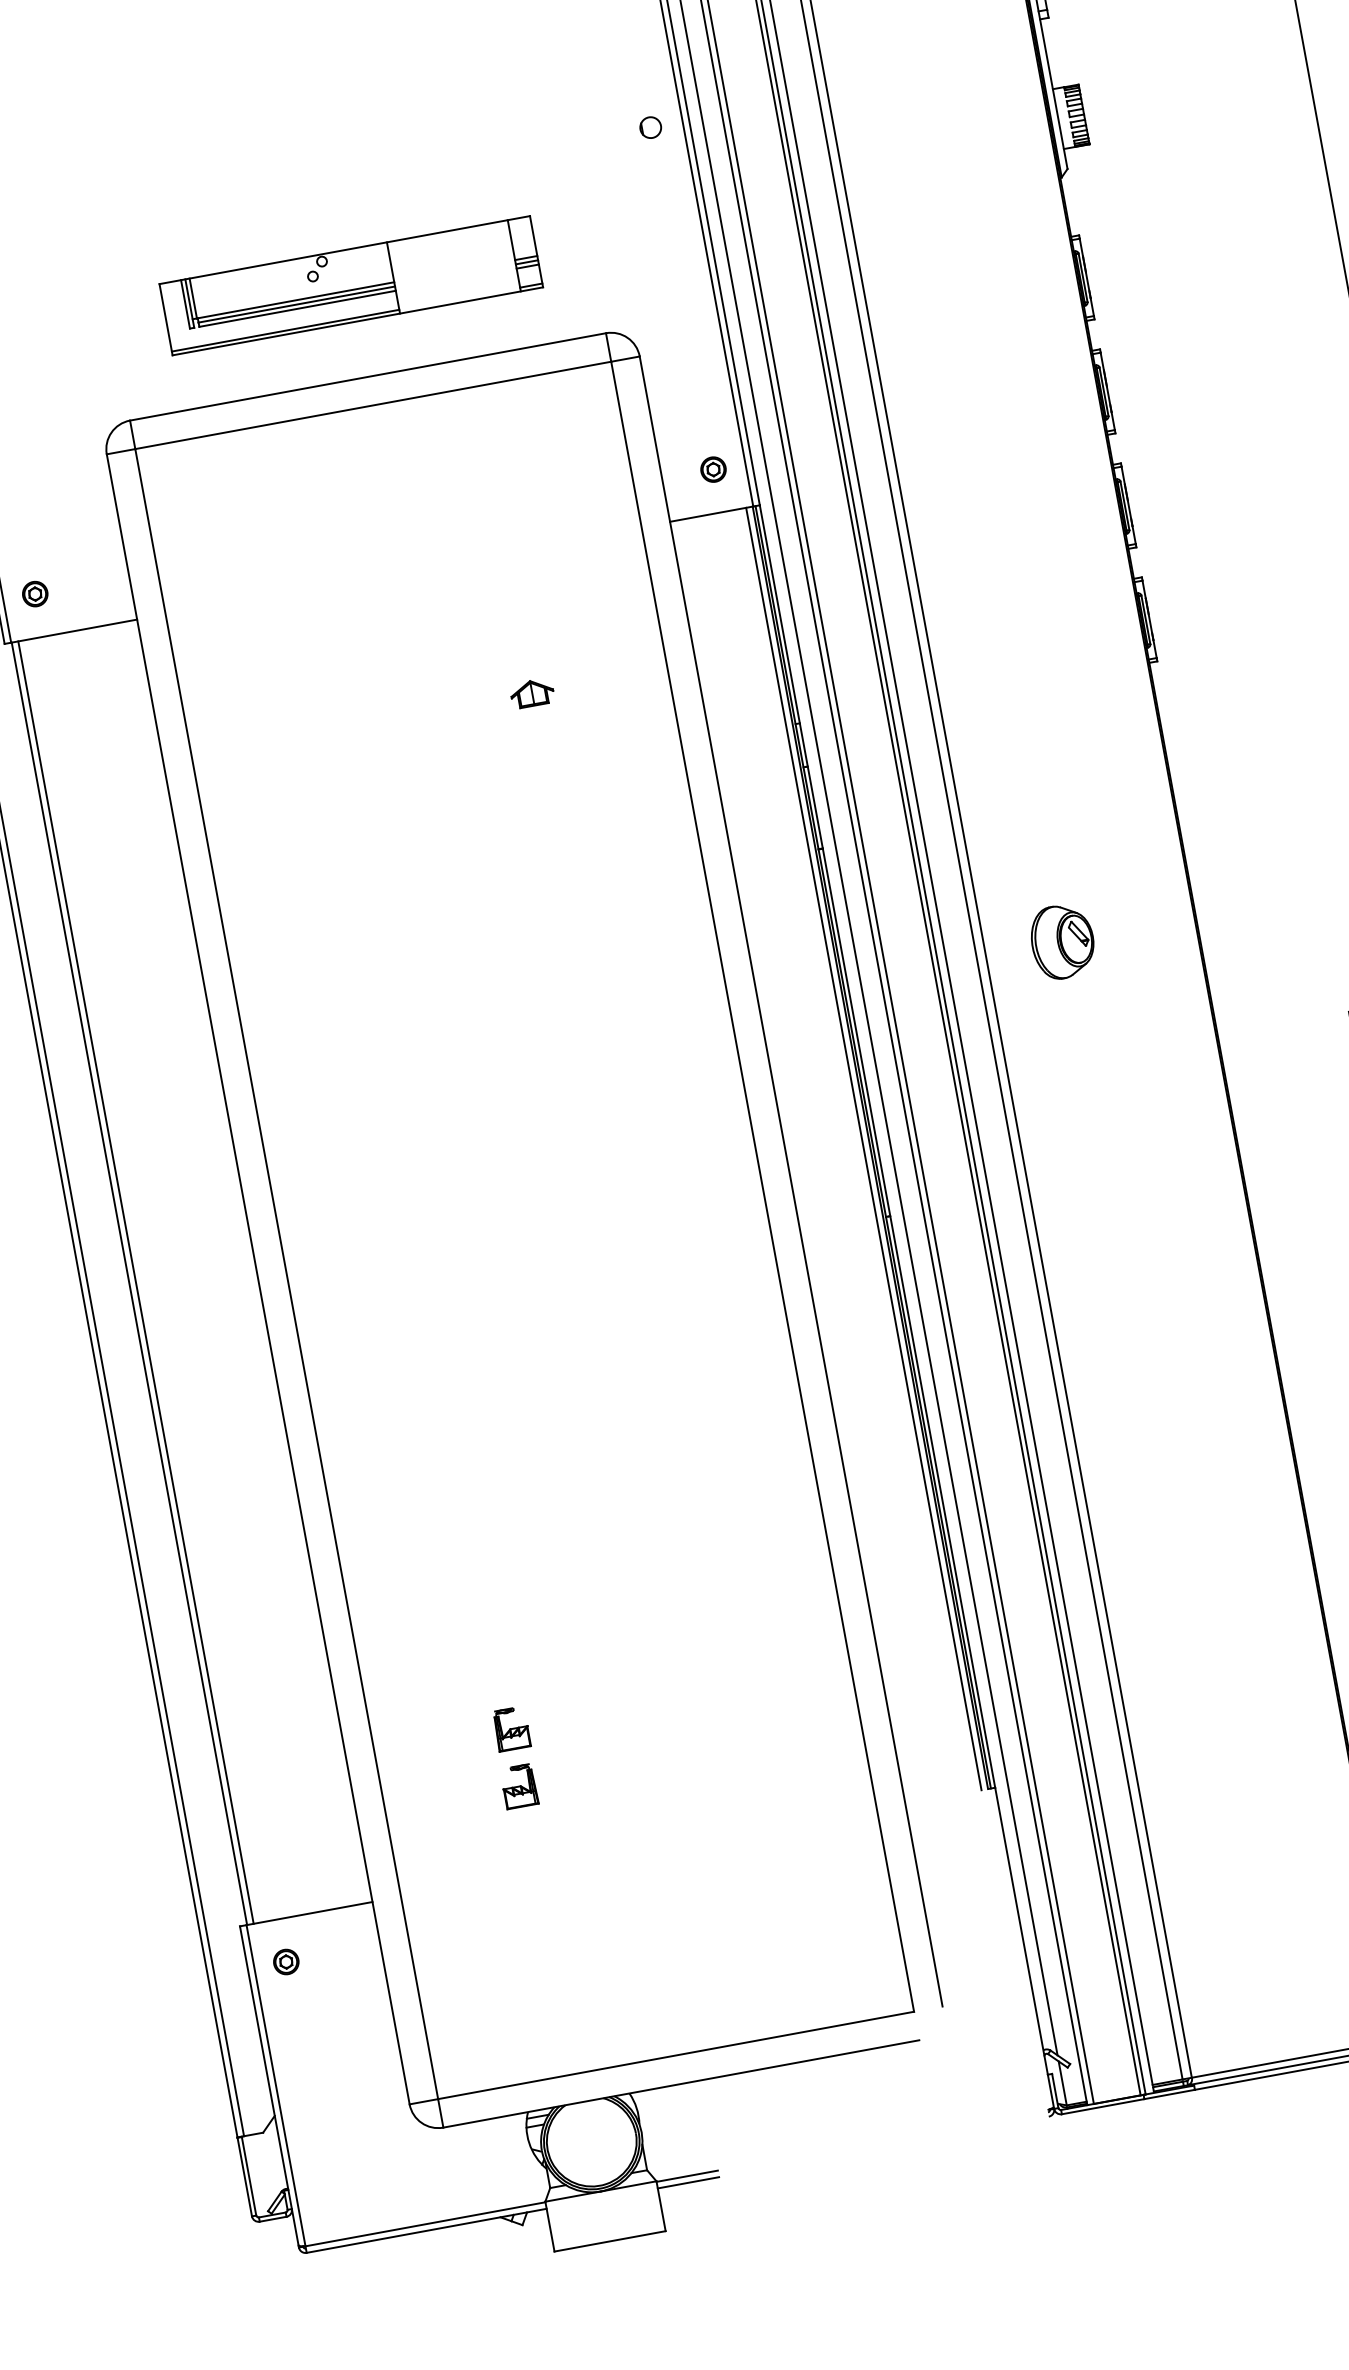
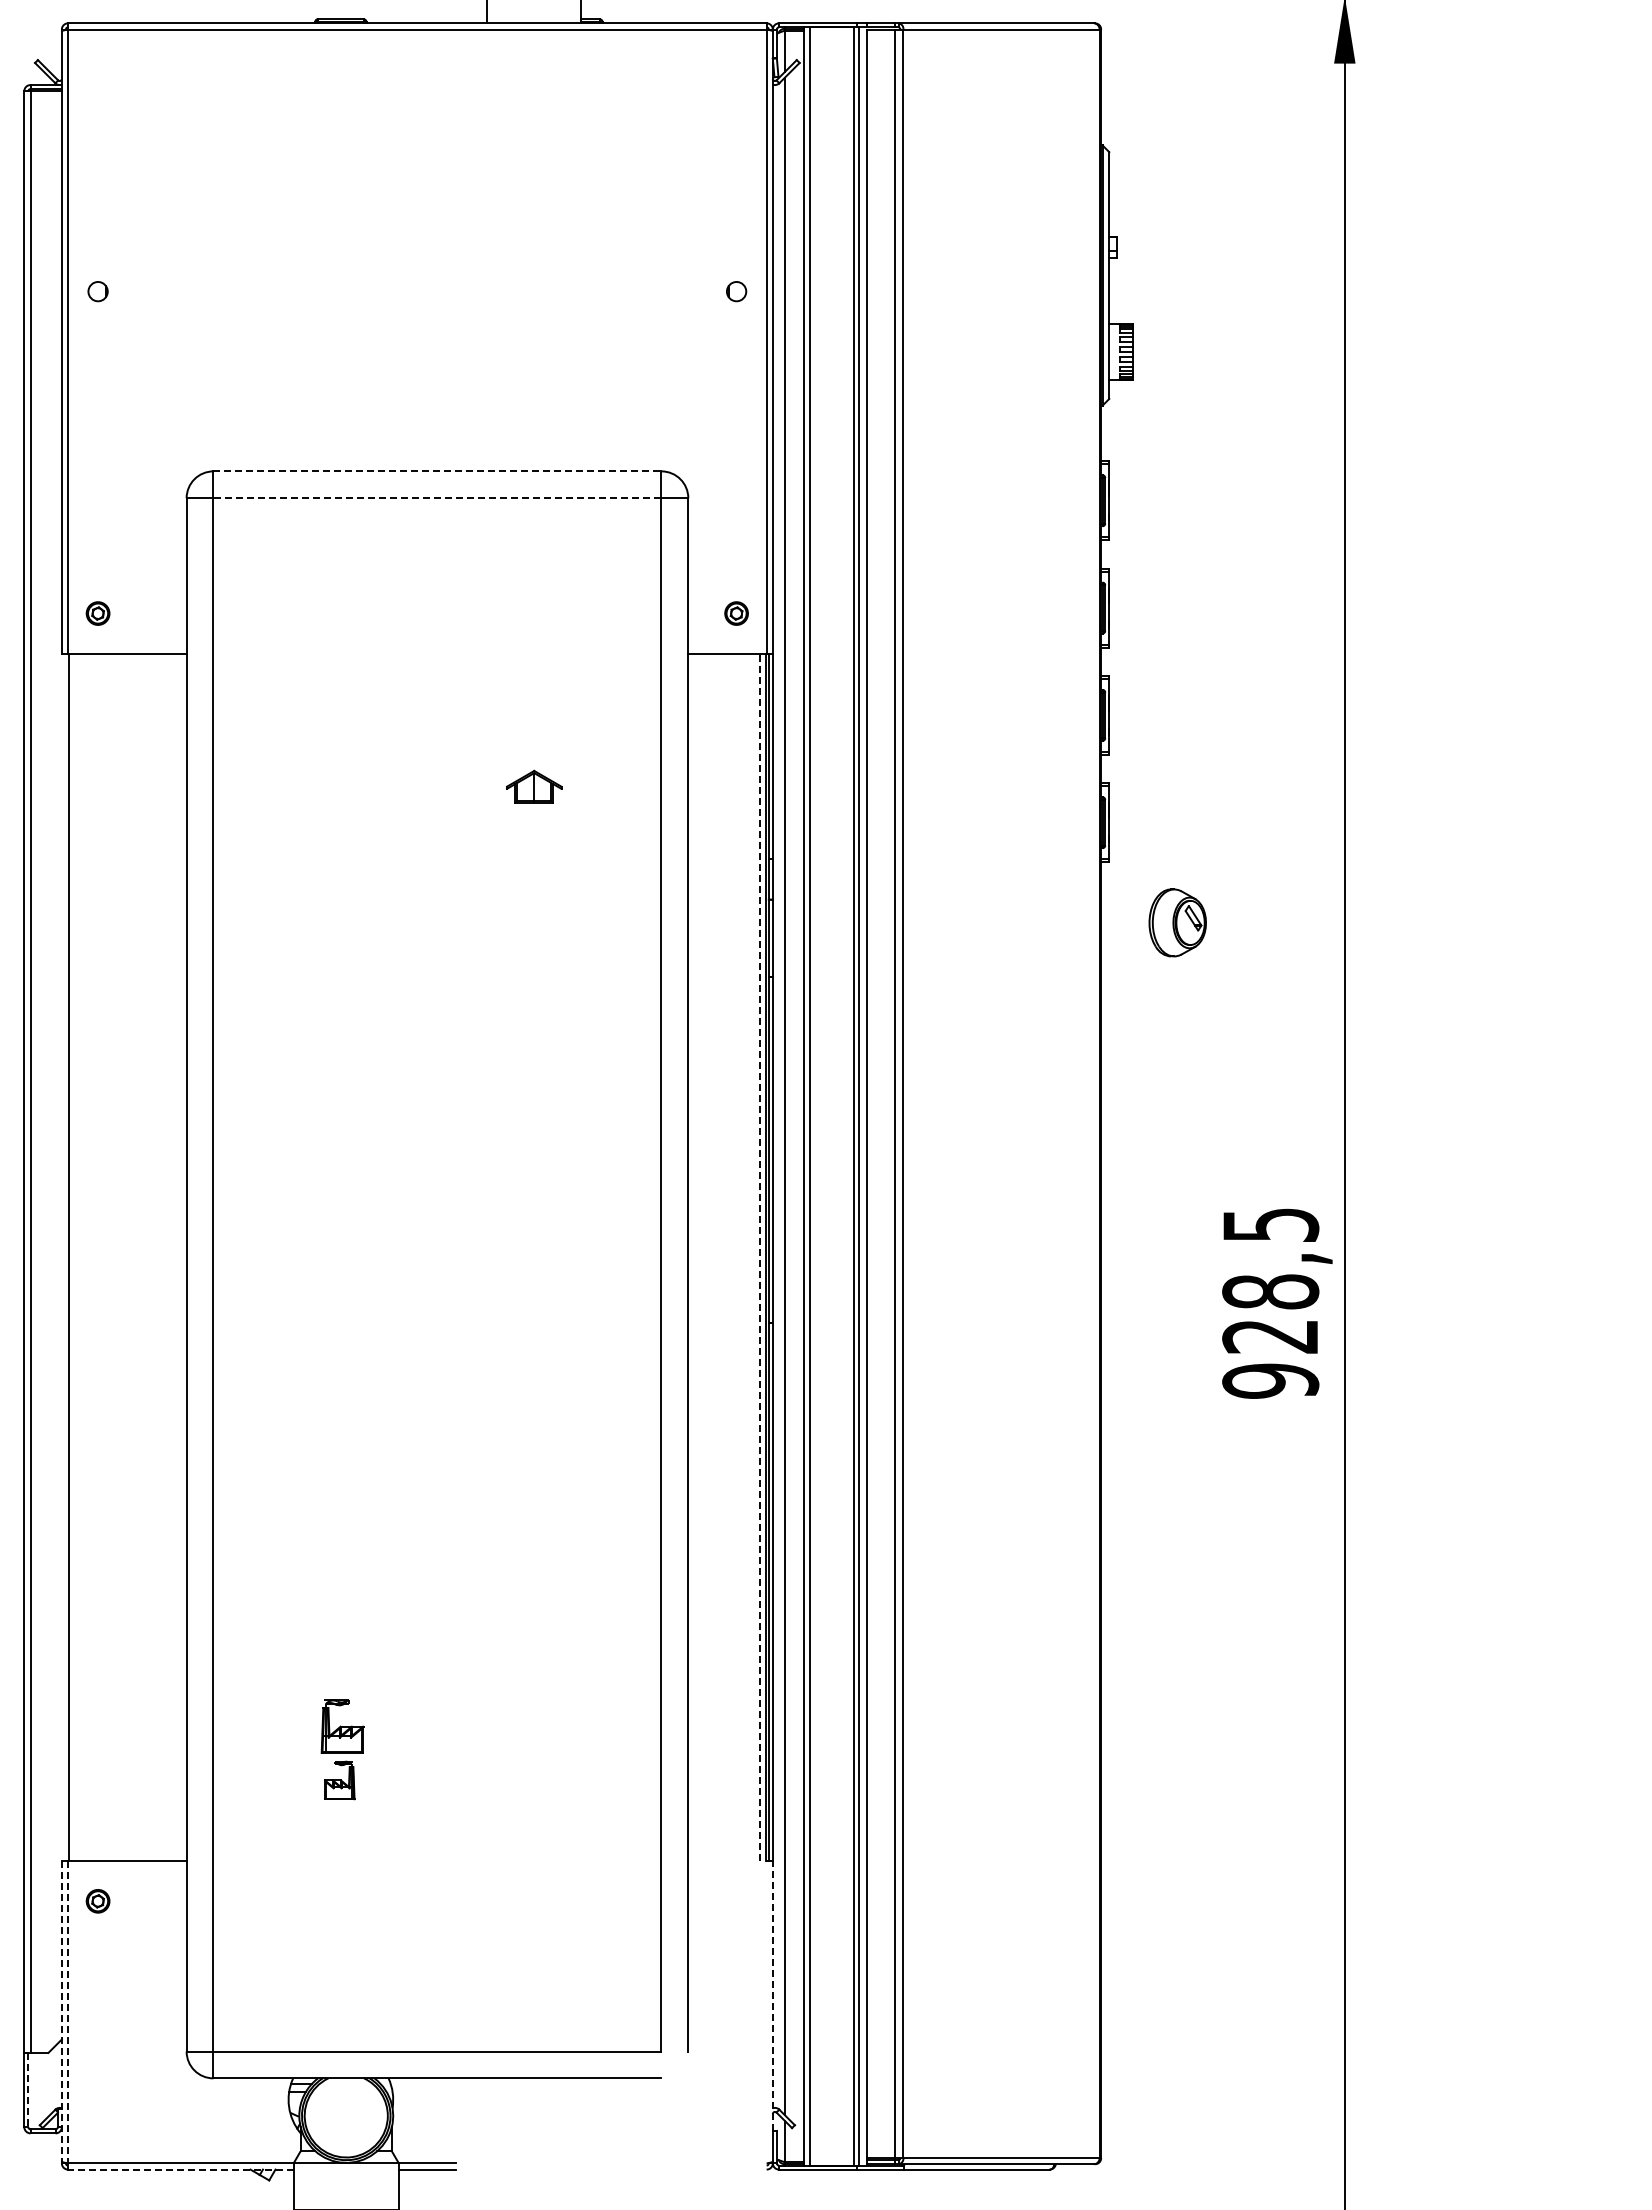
part: (351, 285) -> (437, 385), removed
line: (368, 377) -> (437, 471), solid -> dashed
line: (372, 405) -> (436, 498), solid -> dashed
part: (531, 692) -> (533, 786), size x1.4
part: (1062, 941) -> (1177, 922), moved
line: (863, 1149) -> (759, 1257), solid -> dashed
line: (135, 1282) -> (74, 1257), removed
part: (510, 1728) -> (341, 1726), size x1.4
line: (1021, 1930) -> (772, 1995), solid -> dashed
line: (276, 2085) -> (68, 2012), solid -> dashed
line: (268, 2086) -> (61, 2011), solid -> dashed
line: (249, 2176) -> (28, 2090), solid -> dashed
line: (427, 2230) -> (181, 2169), solid -> dashed

